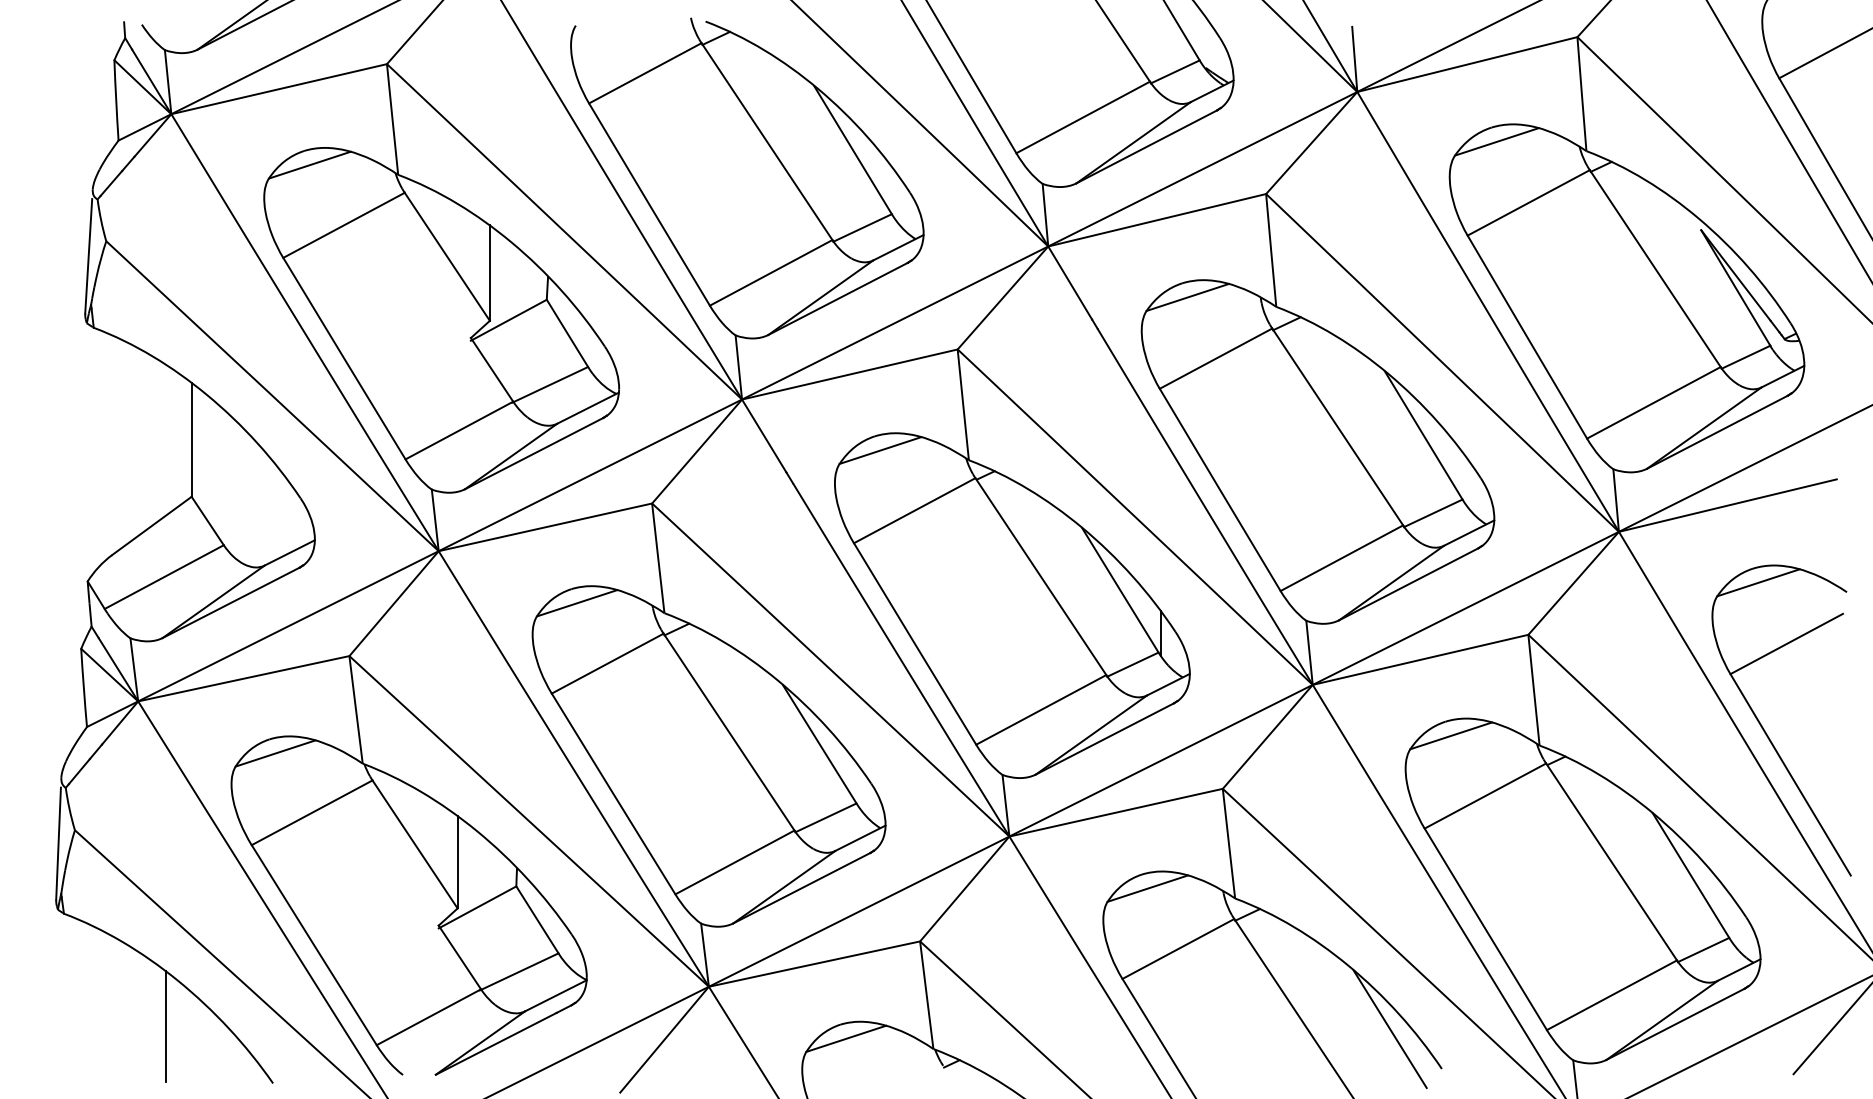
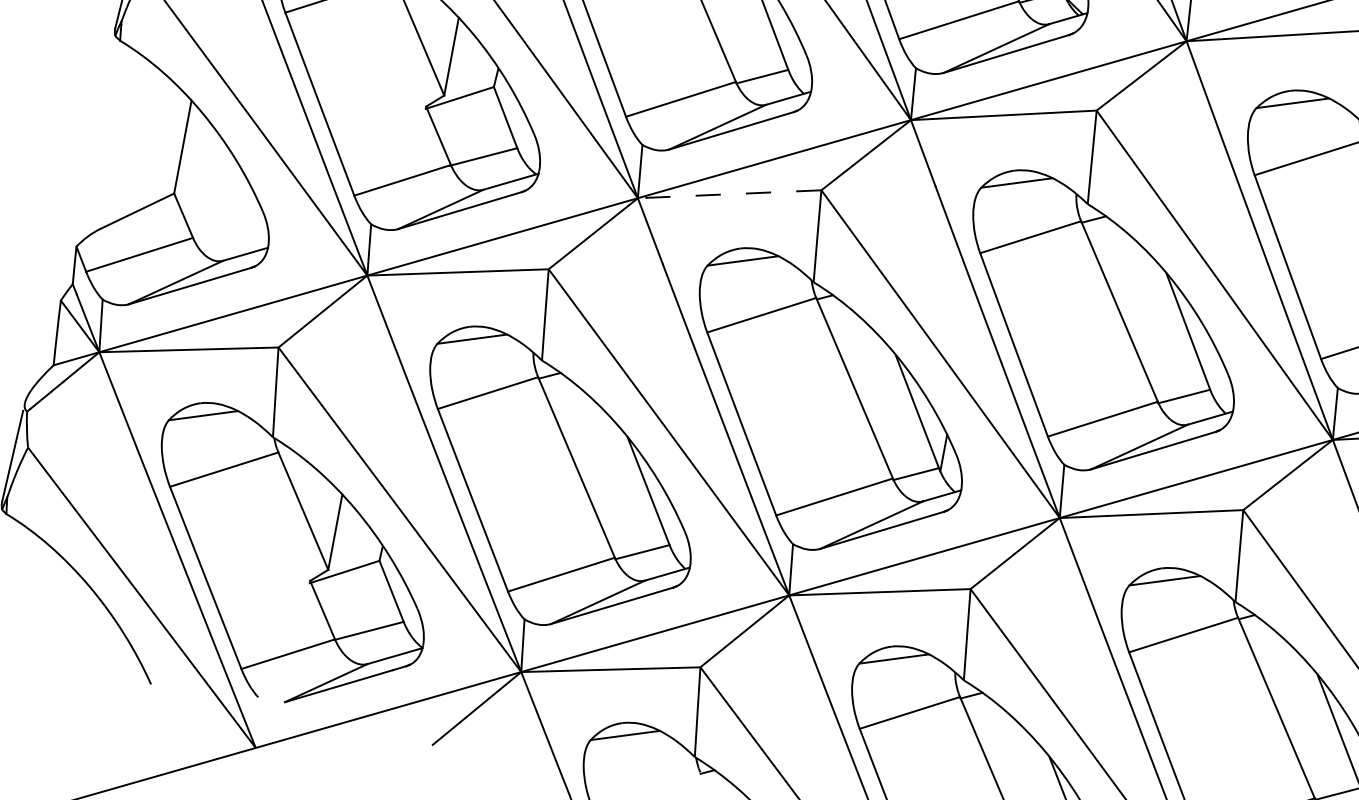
line: (849, 374) -> (729, 194), solid -> dashed
line: (165, 1026) -> (72, 621), removed

